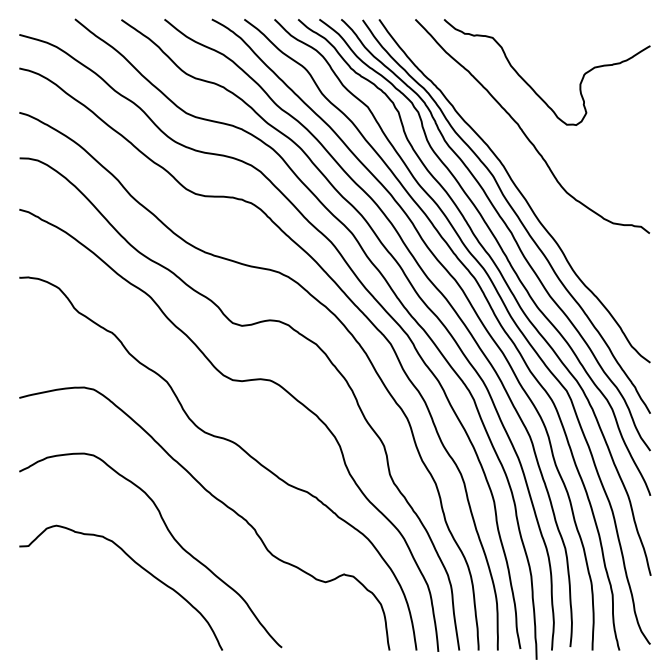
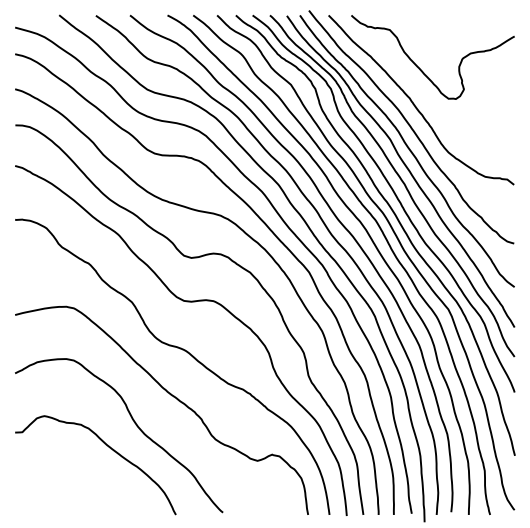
curve: (520, 161) -> (411, 127), added

